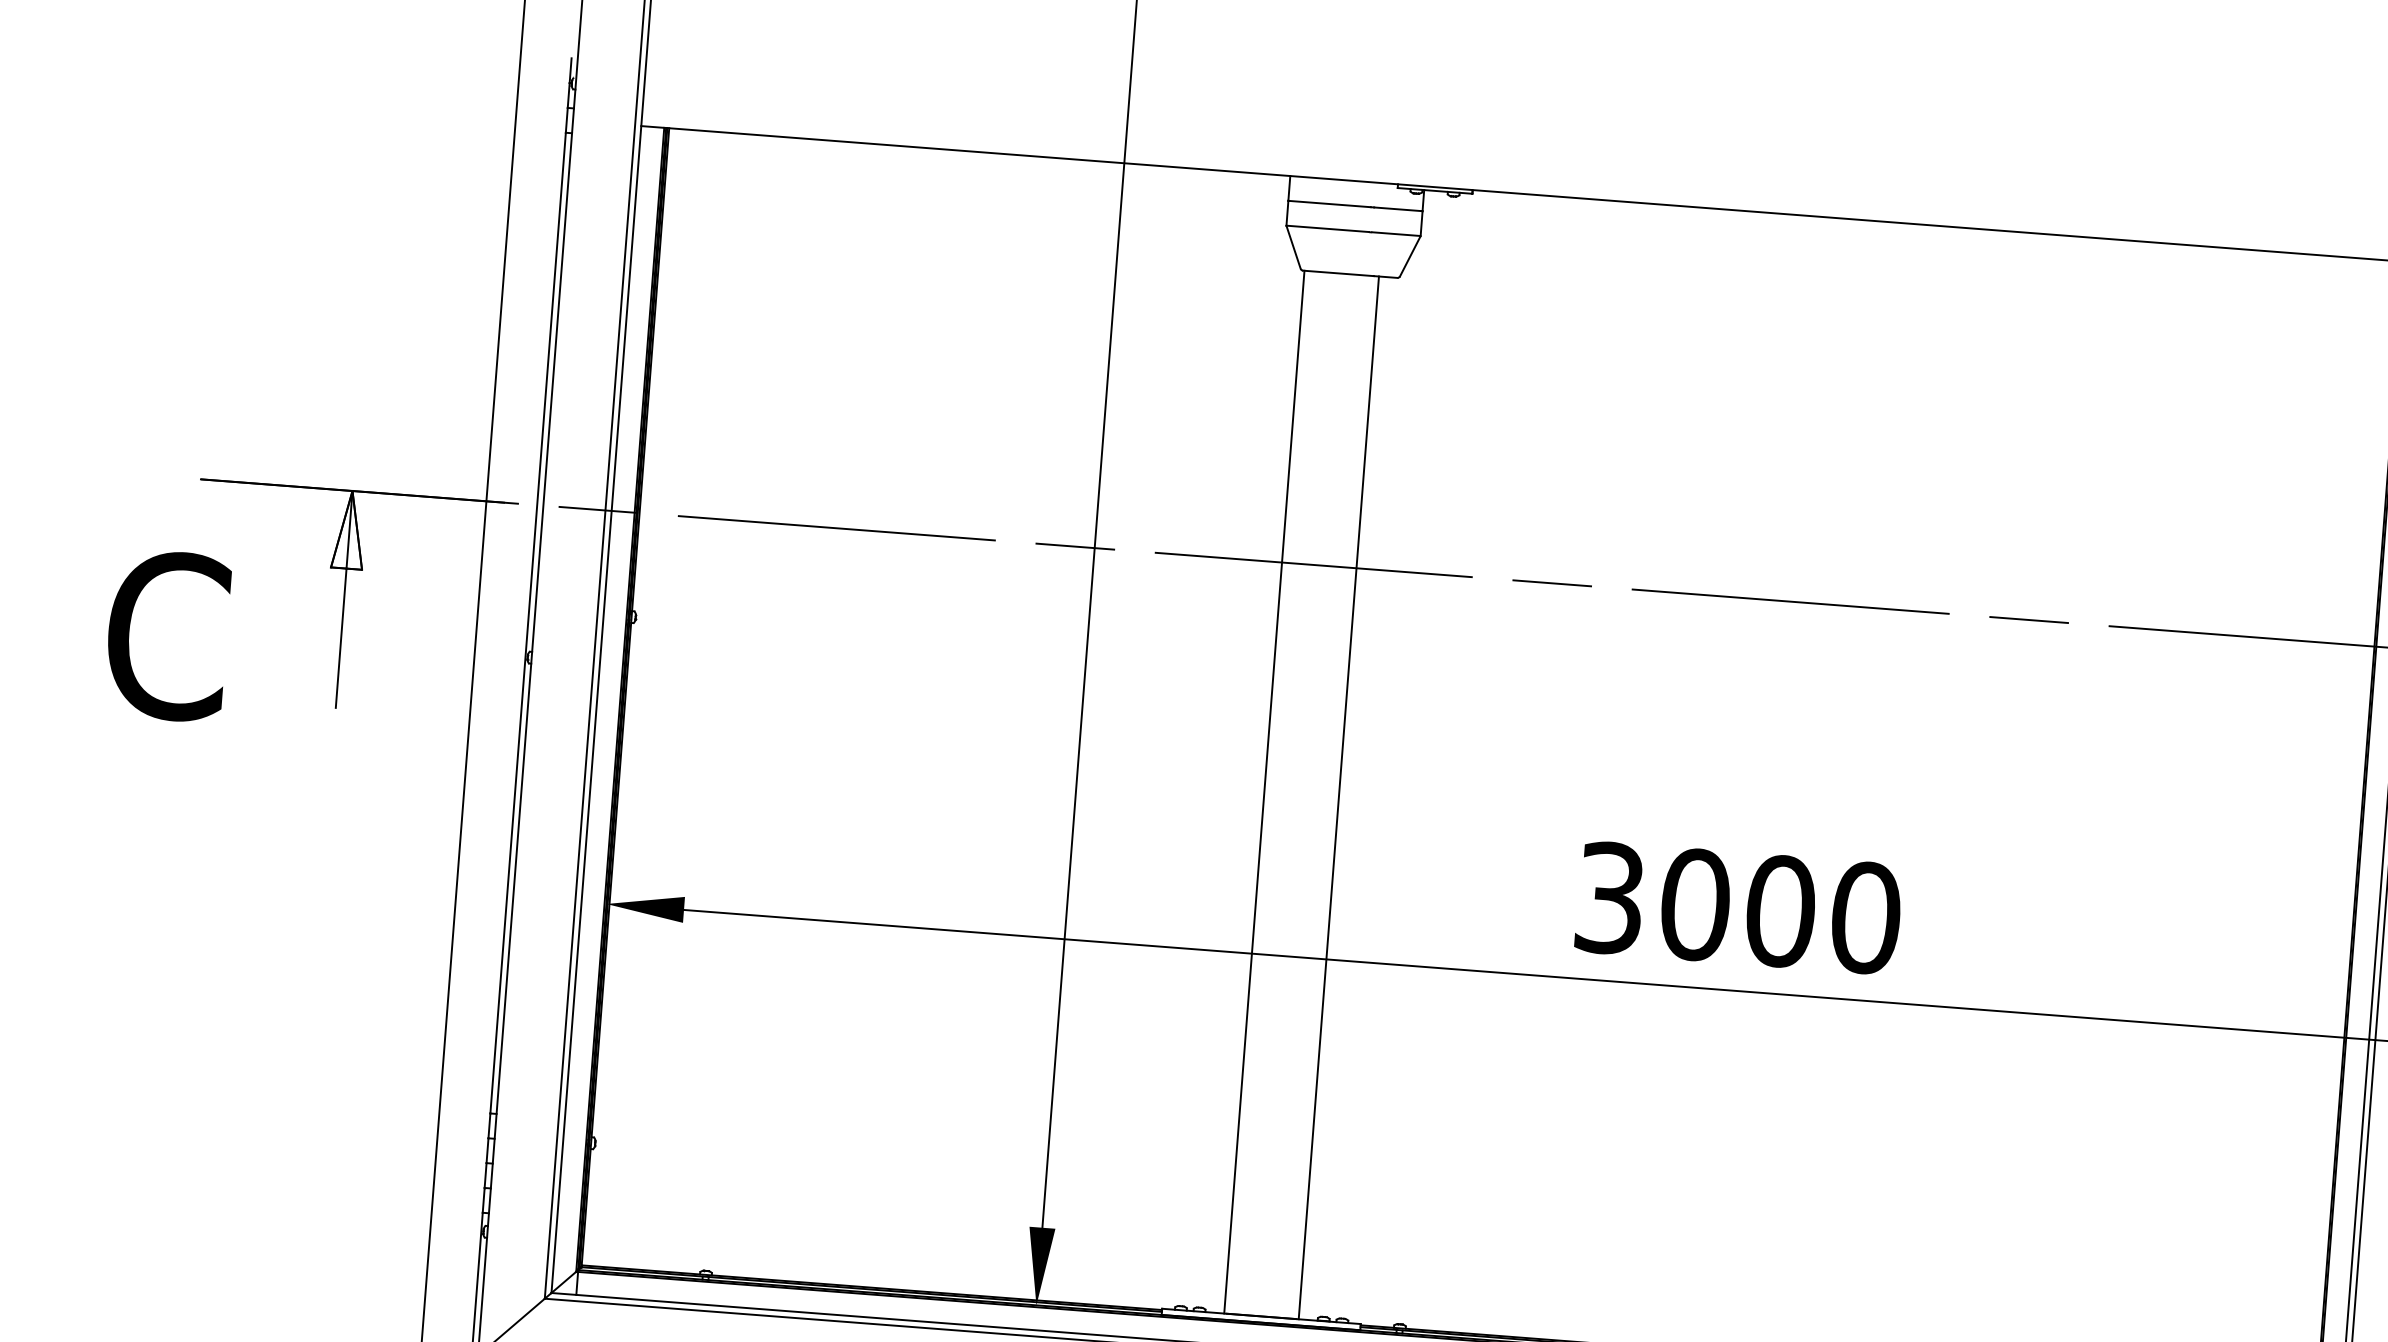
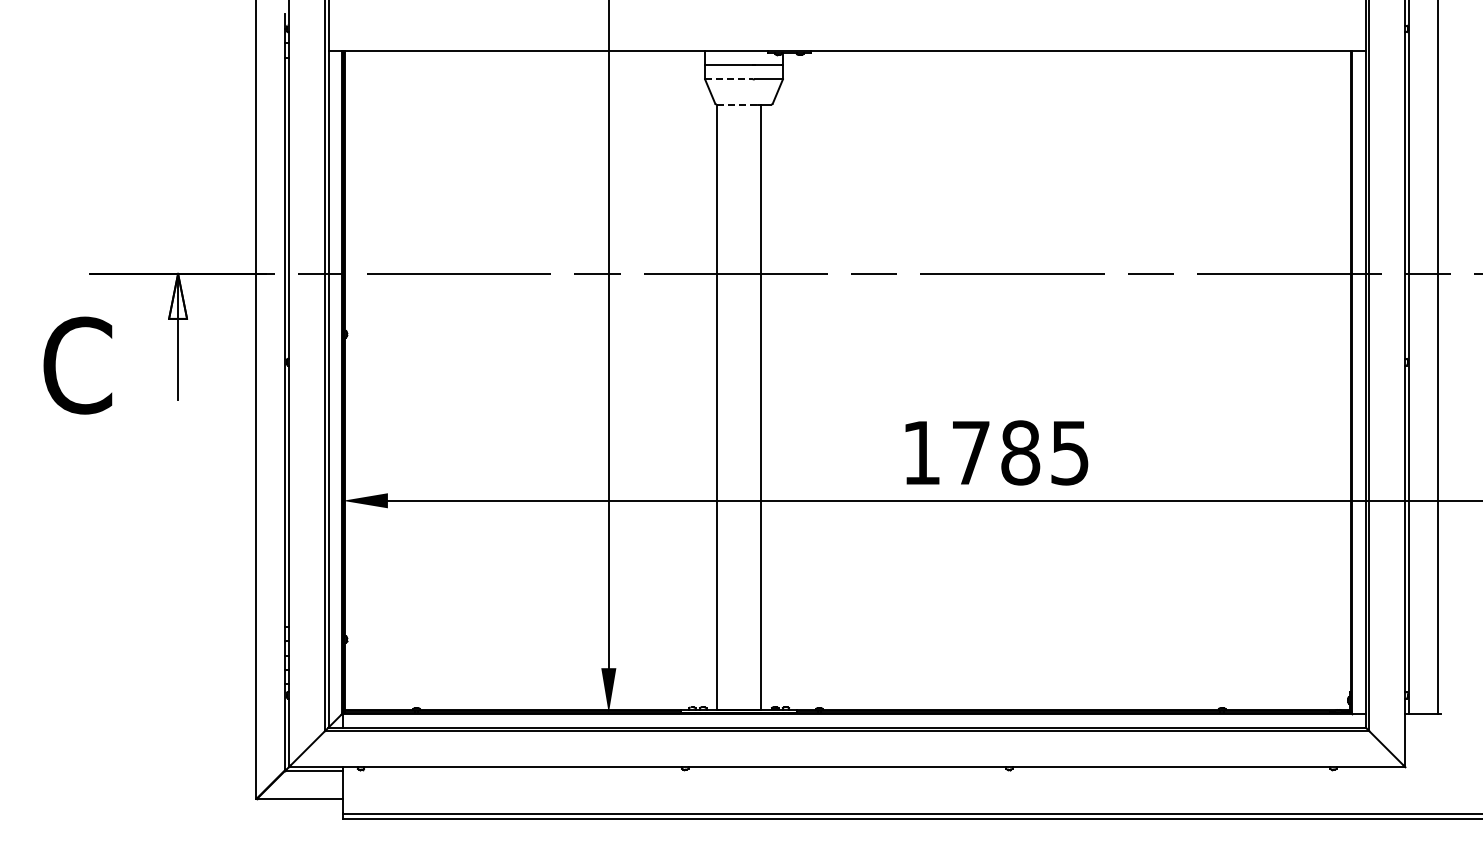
line: (1328, 229) -> (729, 79), solid -> dashed
line: (1338, 273) -> (737, 104), solid -> dashed
text: (1739, 907) -> (996, 452), 3000 -> 1785

